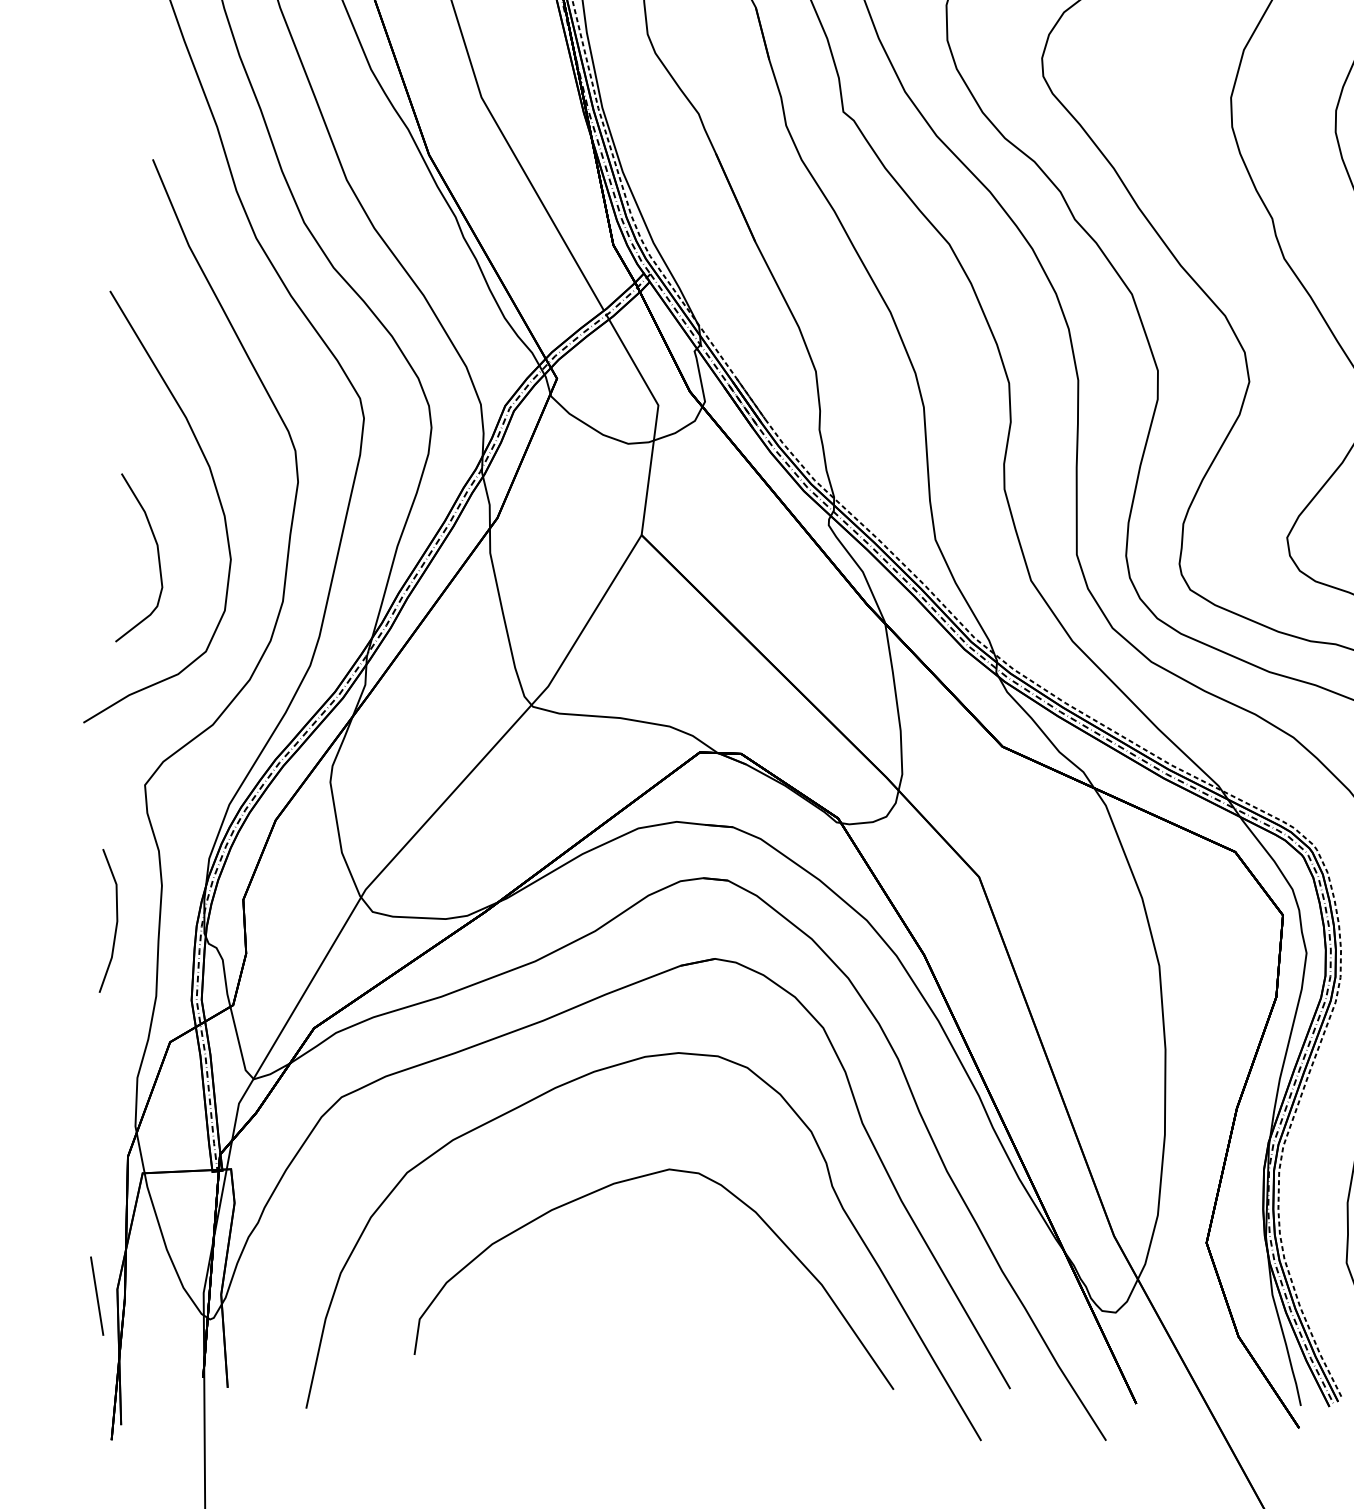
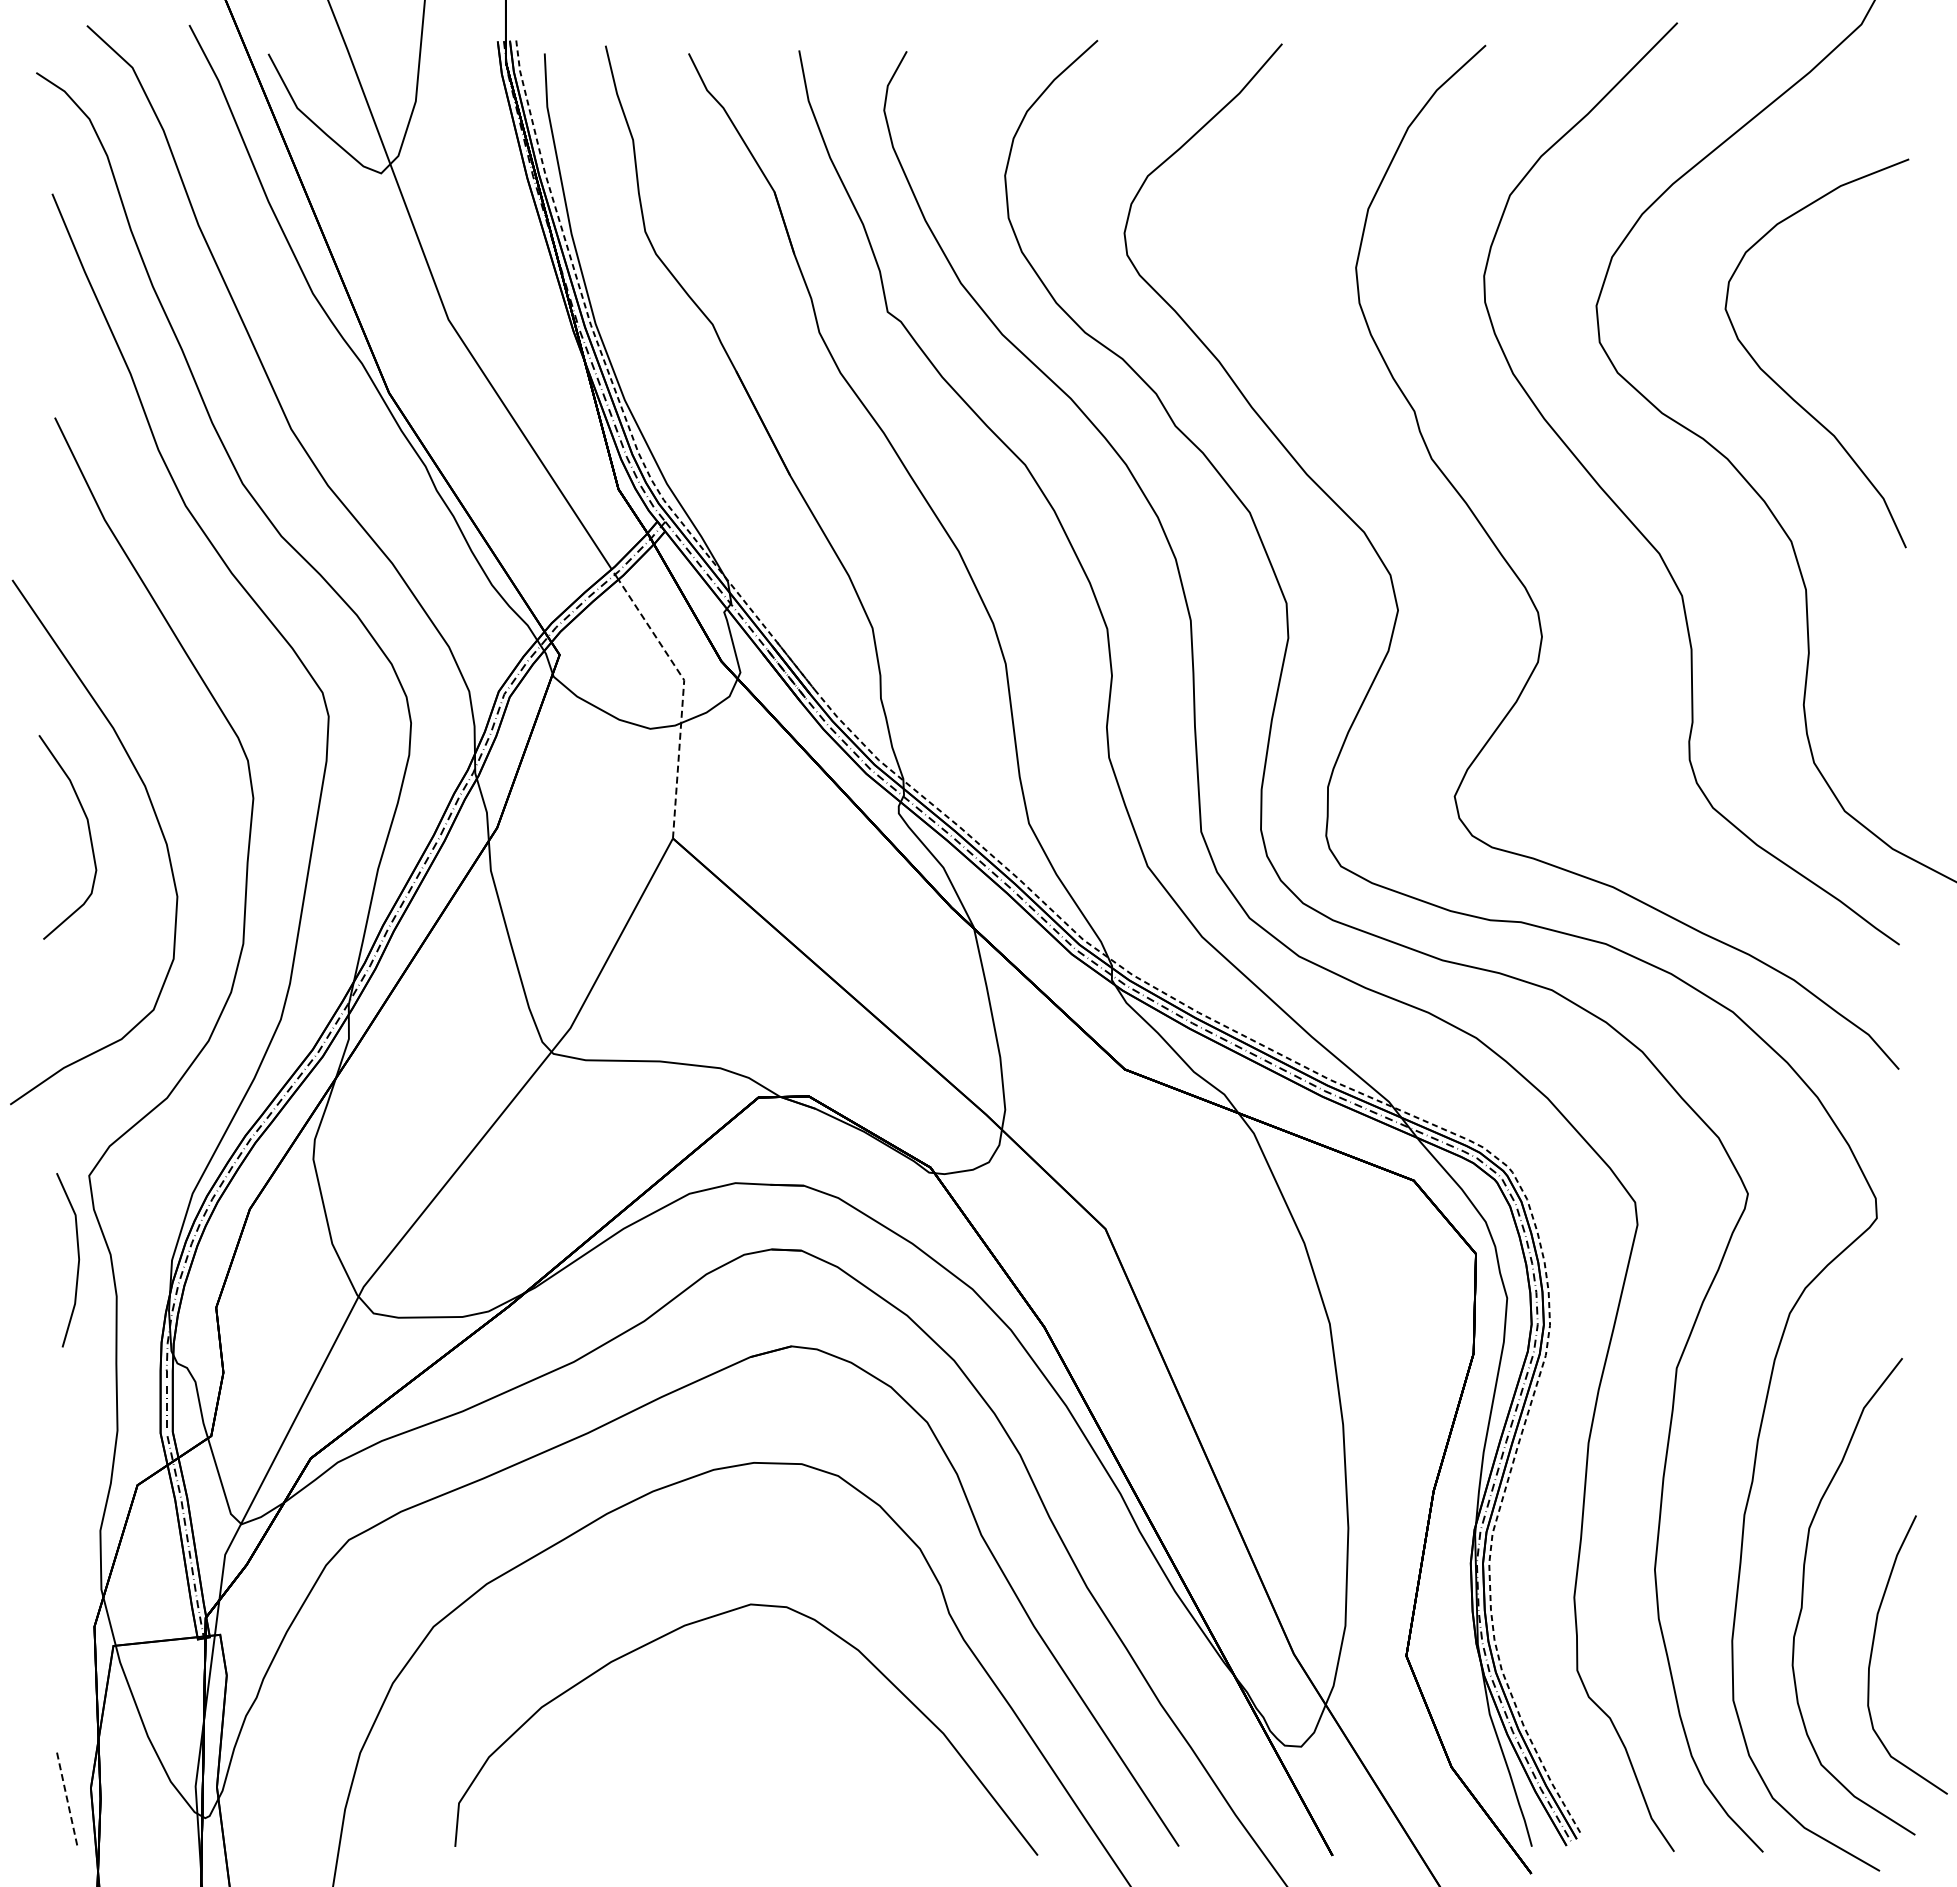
line: (656, 420) -> (682, 698), solid -> dashed
curve: (157, 555) -> (88, 831), moved
line: (115, 924) -> (77, 1263), moved
line: (96, 1295) -> (66, 1797), solid -> dashed

